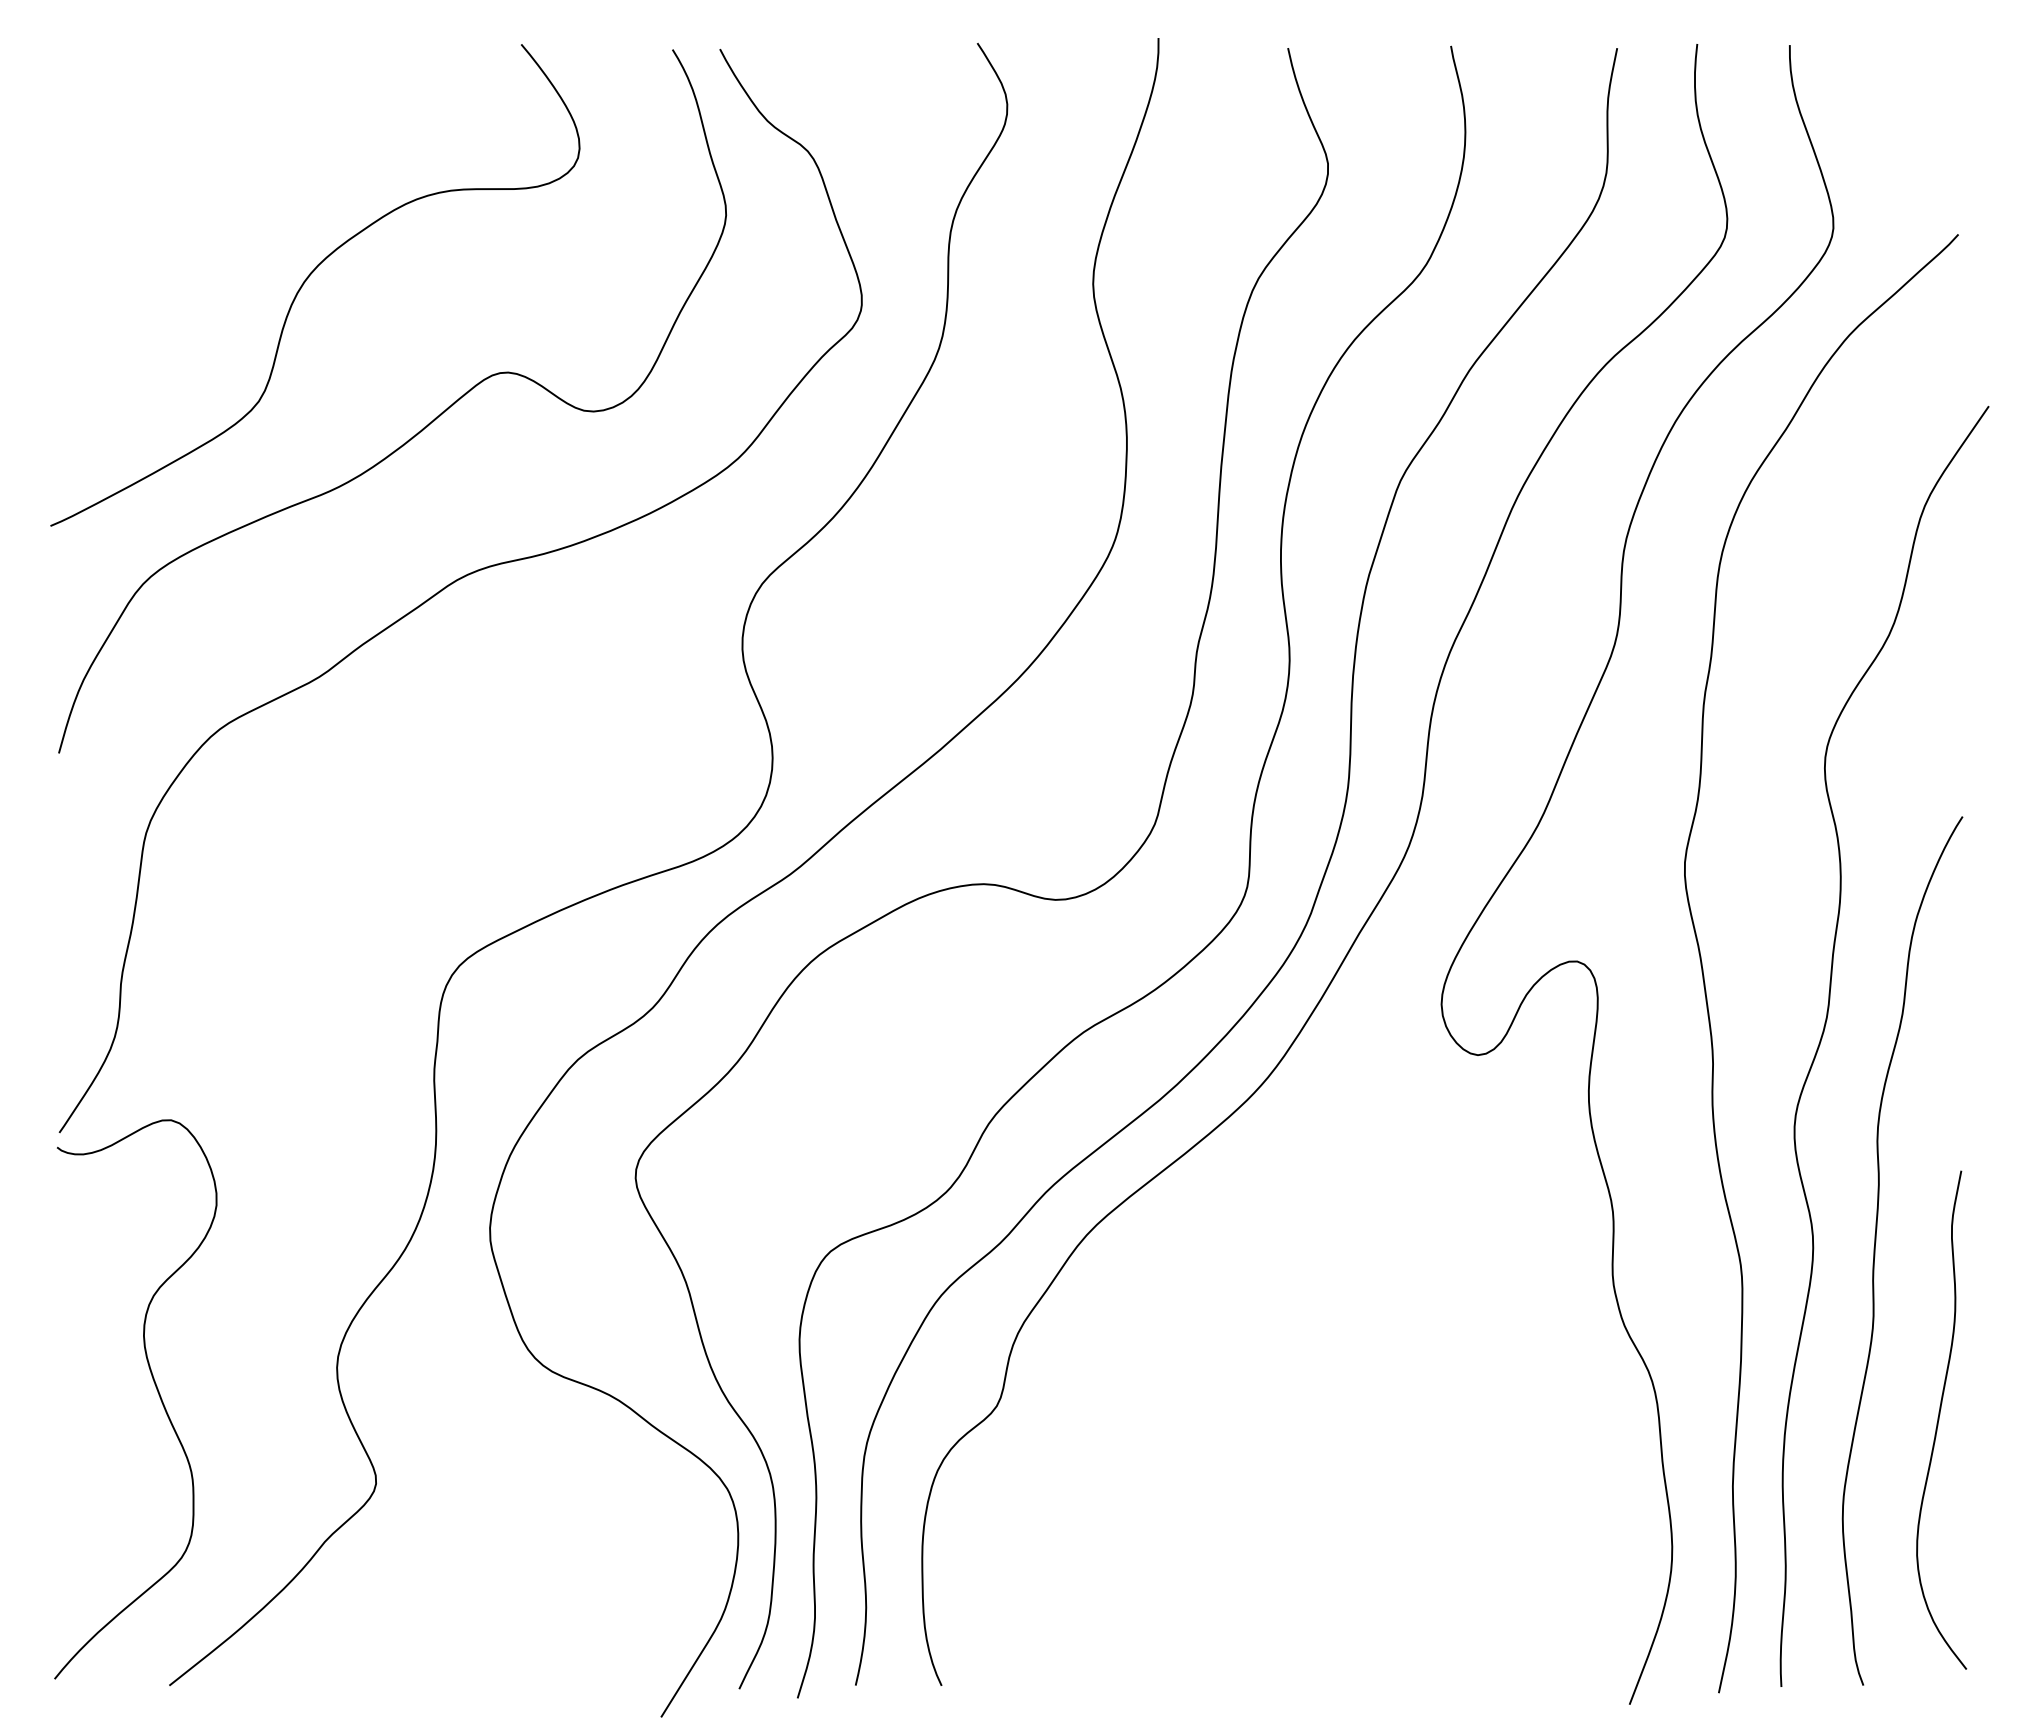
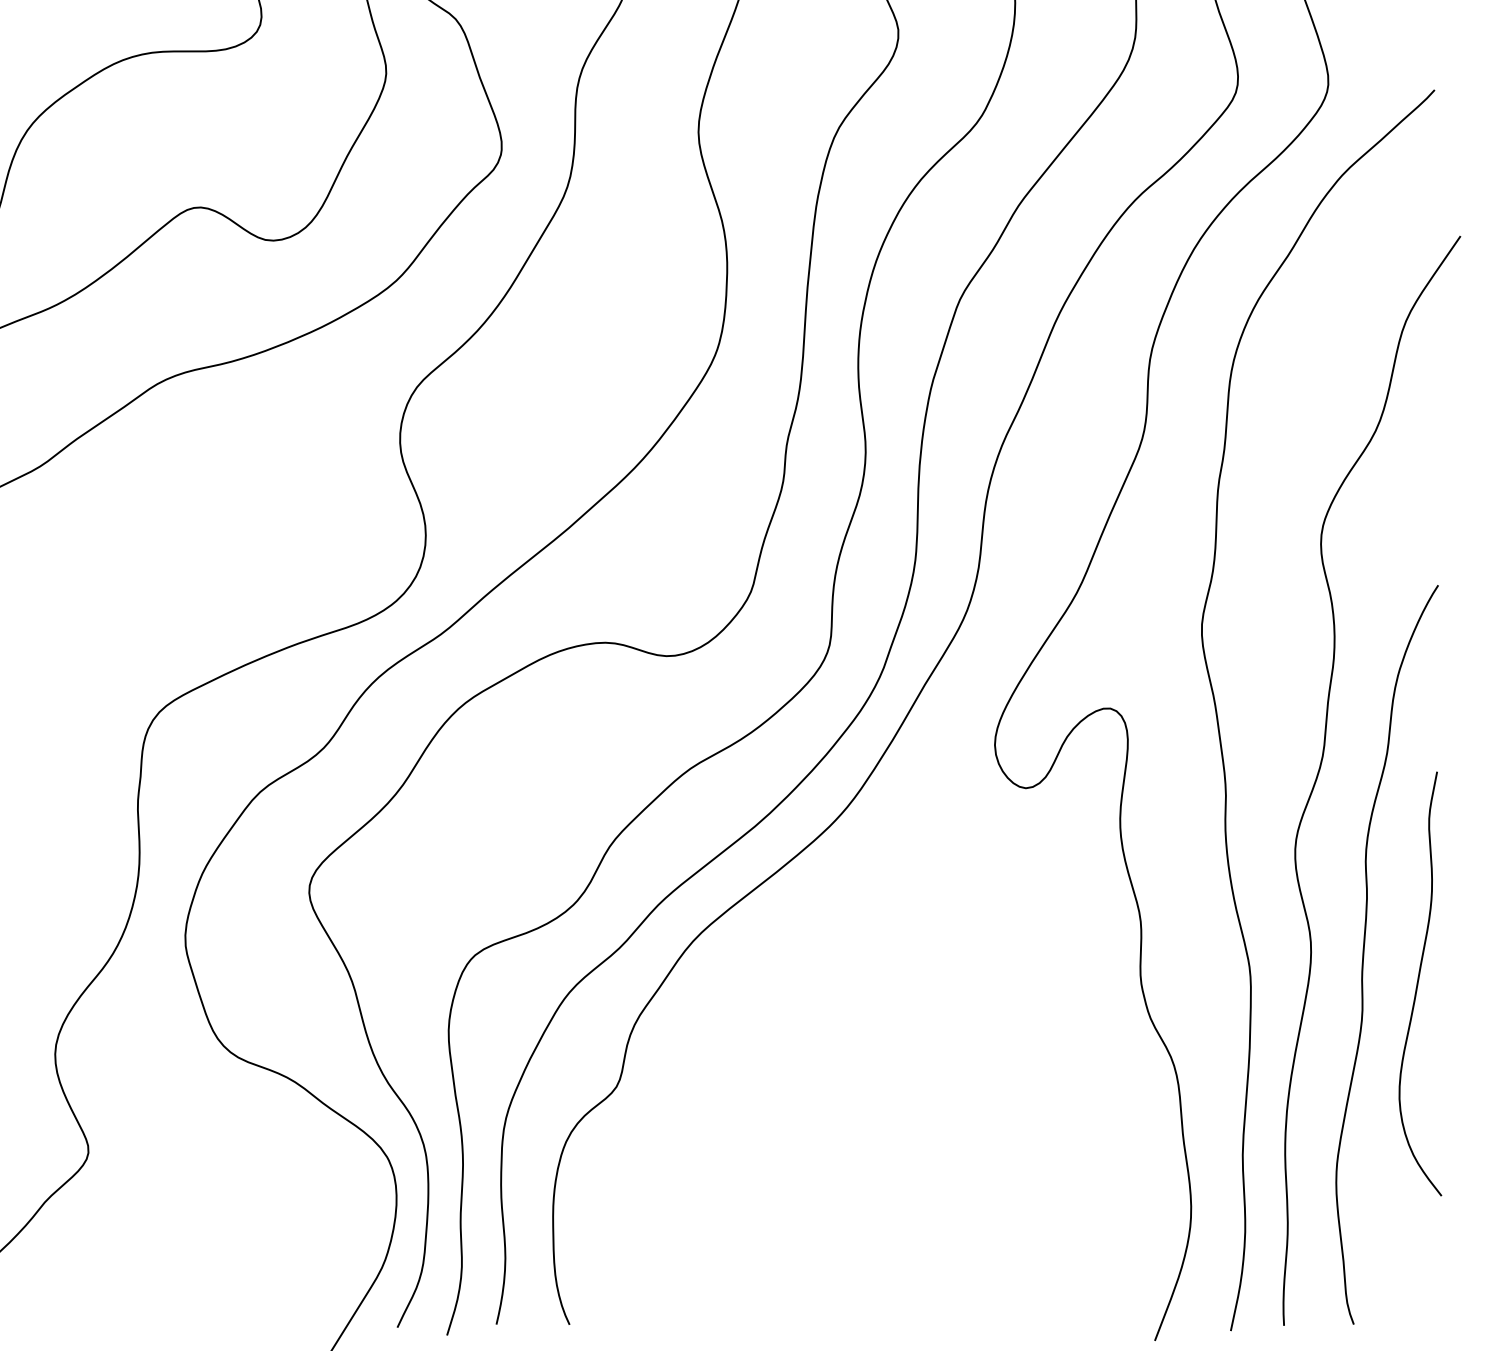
curve: (1939, 1419) -> (1418, 983), moved

